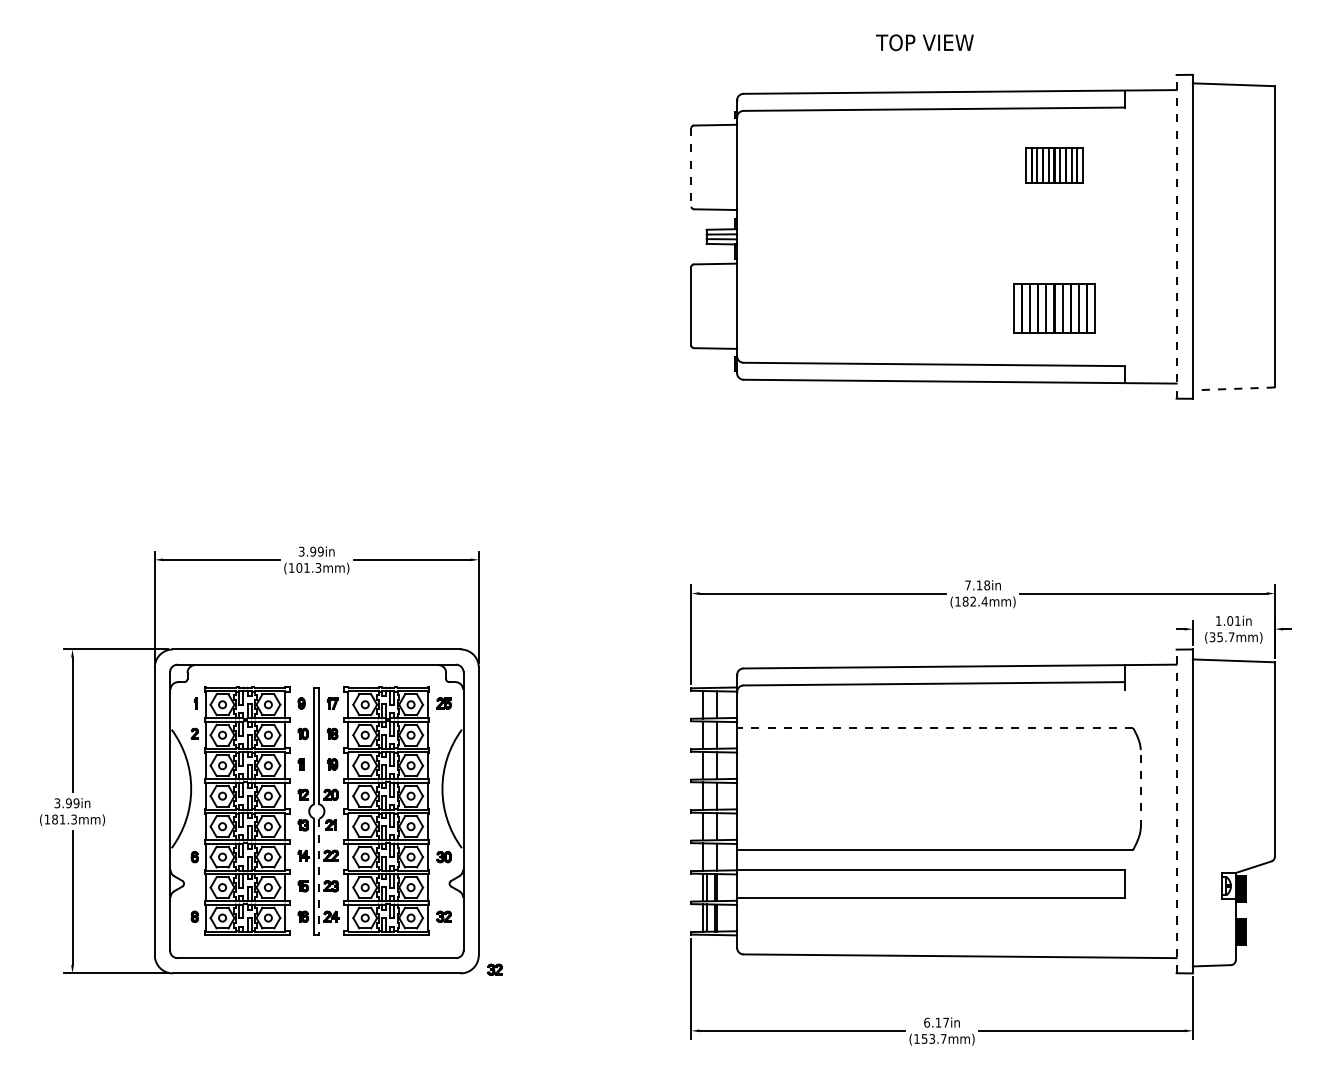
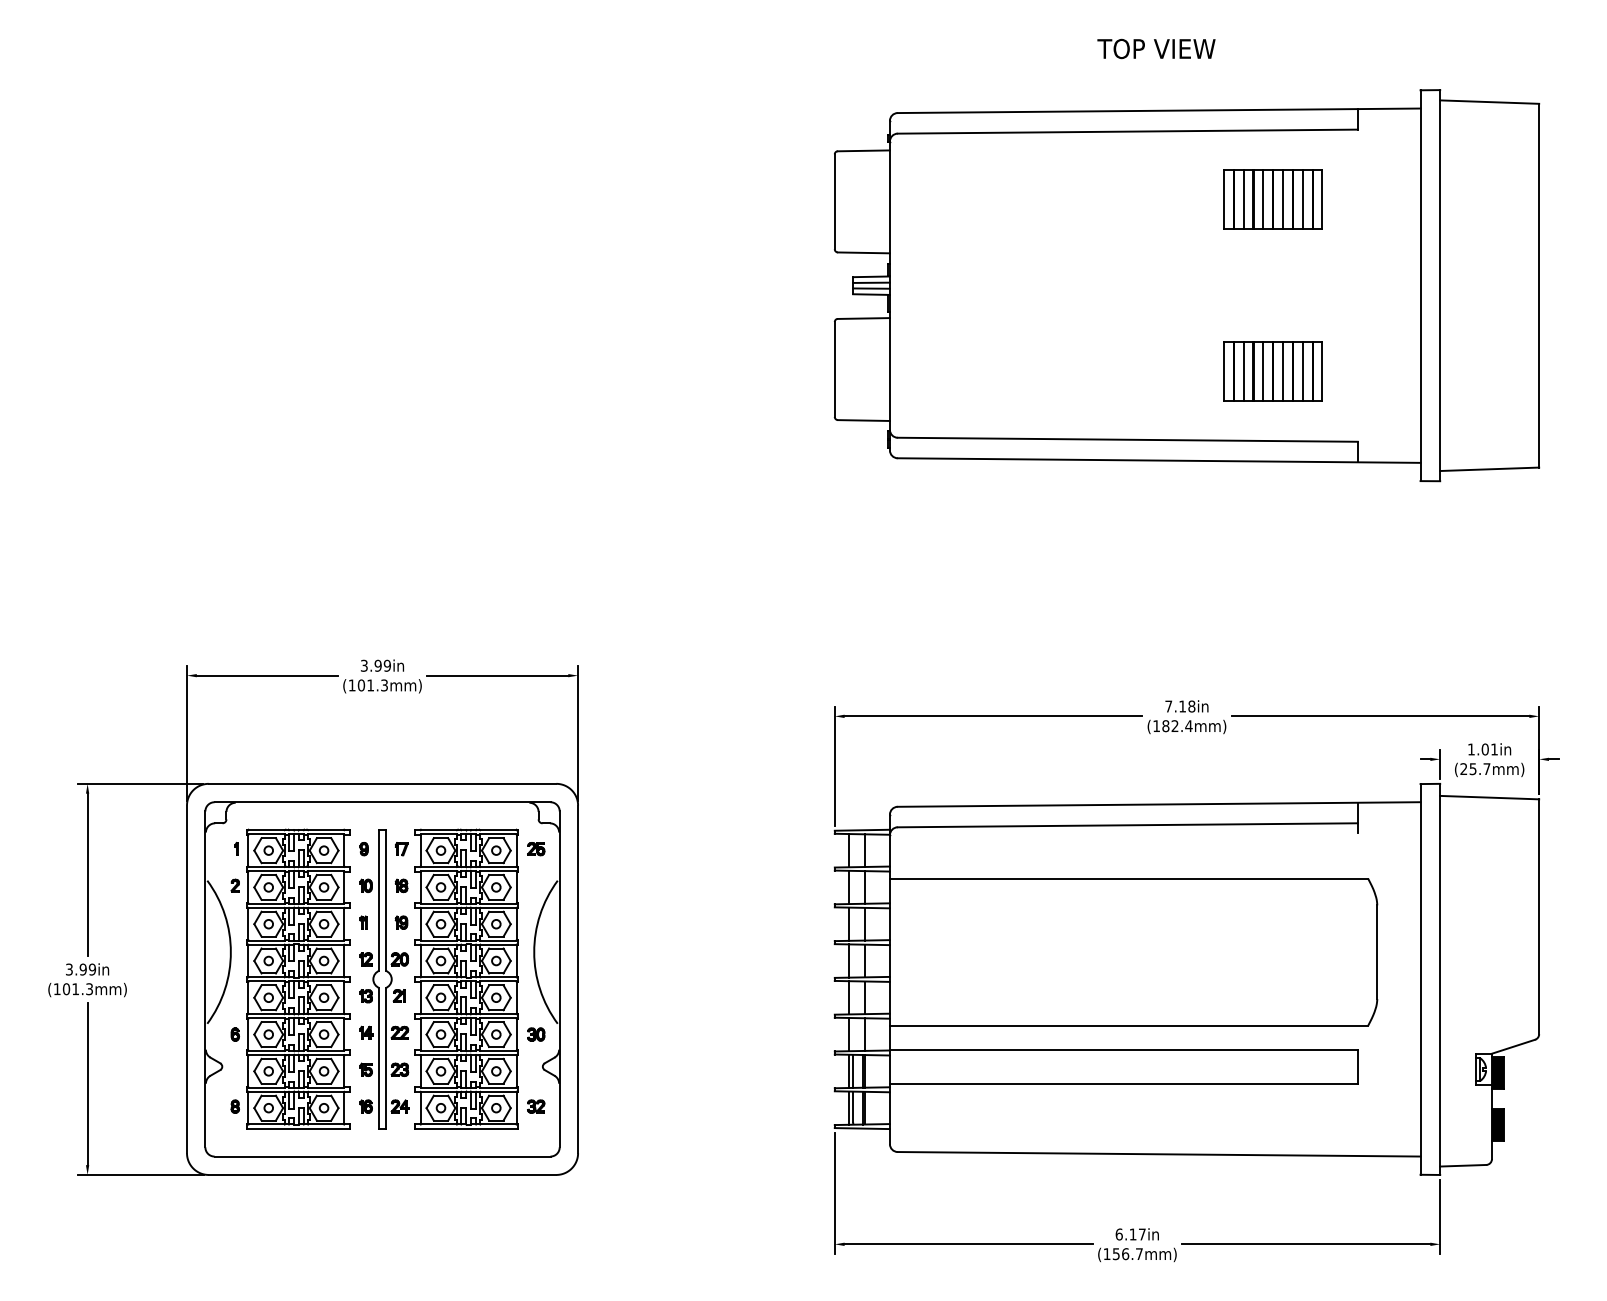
text: (924, 42) -> (1156, 48), moved
part: (1054, 165) -> (1273, 199), size x1.43
line: (691, 167) -> (834, 201), dashed -> solid
line: (1176, 236) -> (1420, 285), dashed -> solid
line: (1233, 388) -> (1489, 468), dashed -> solid
text: (1212, 637) -> (1463, 769), (35.7mm) -> (25.7mm)
line: (934, 728) -> (1128, 879), dashed -> solid
line: (1140, 788) -> (1376, 951), dashed -> solid
line: (1176, 811) -> (1420, 979), dashed -> solid
text: (54, 819) -> (65, 989), (181.3mm) -> (101.3mm)
line: (319, 877) -> (385, 1059), dashed -> solid
part: (494, 969) -> (597, 1170), removed
text: (932, 1038) -> (1125, 1253), (153.7mm) -> (156.7mm)

